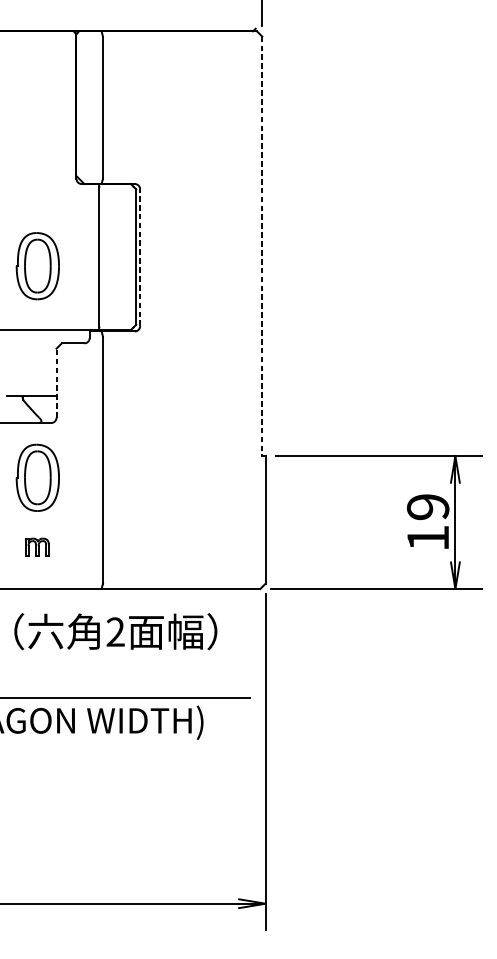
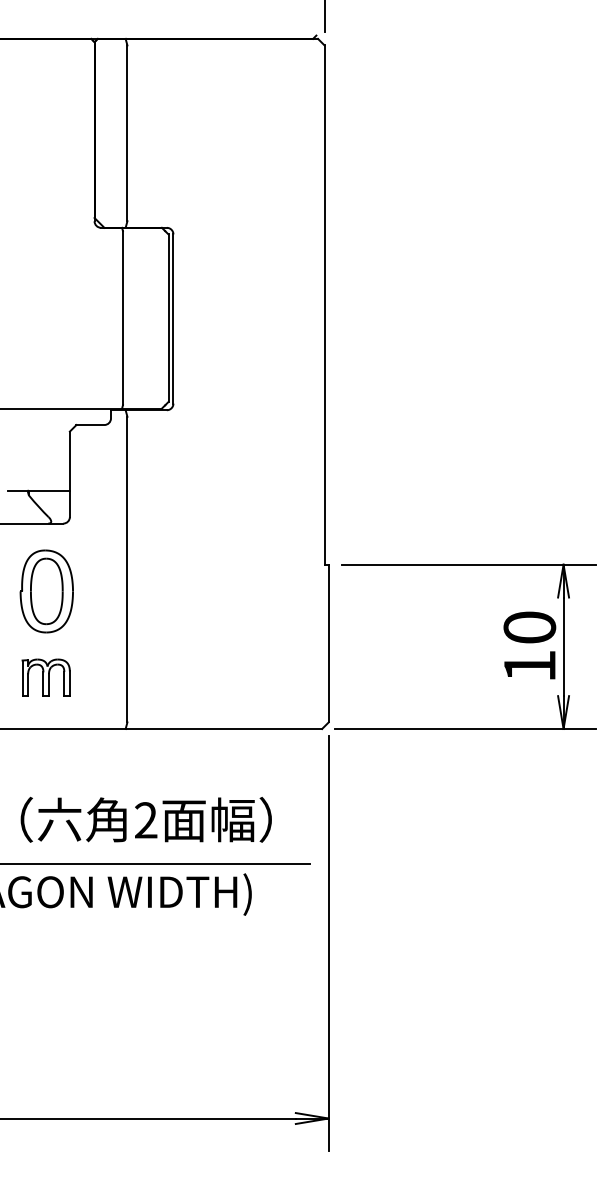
line: (262, 246) -> (324, 305), dashed -> solid
line: (140, 258) -> (173, 319), dashed -> solid
part: (37, 266) -> (46, 329), removed
line: (56, 383) -> (69, 474), dashed -> solid
text: (427, 506) -> (529, 627), 19 -> 10
part: (36, 547) -> (45, 677), size x1.67
text: (115, 631) -> (145, 819), moved

